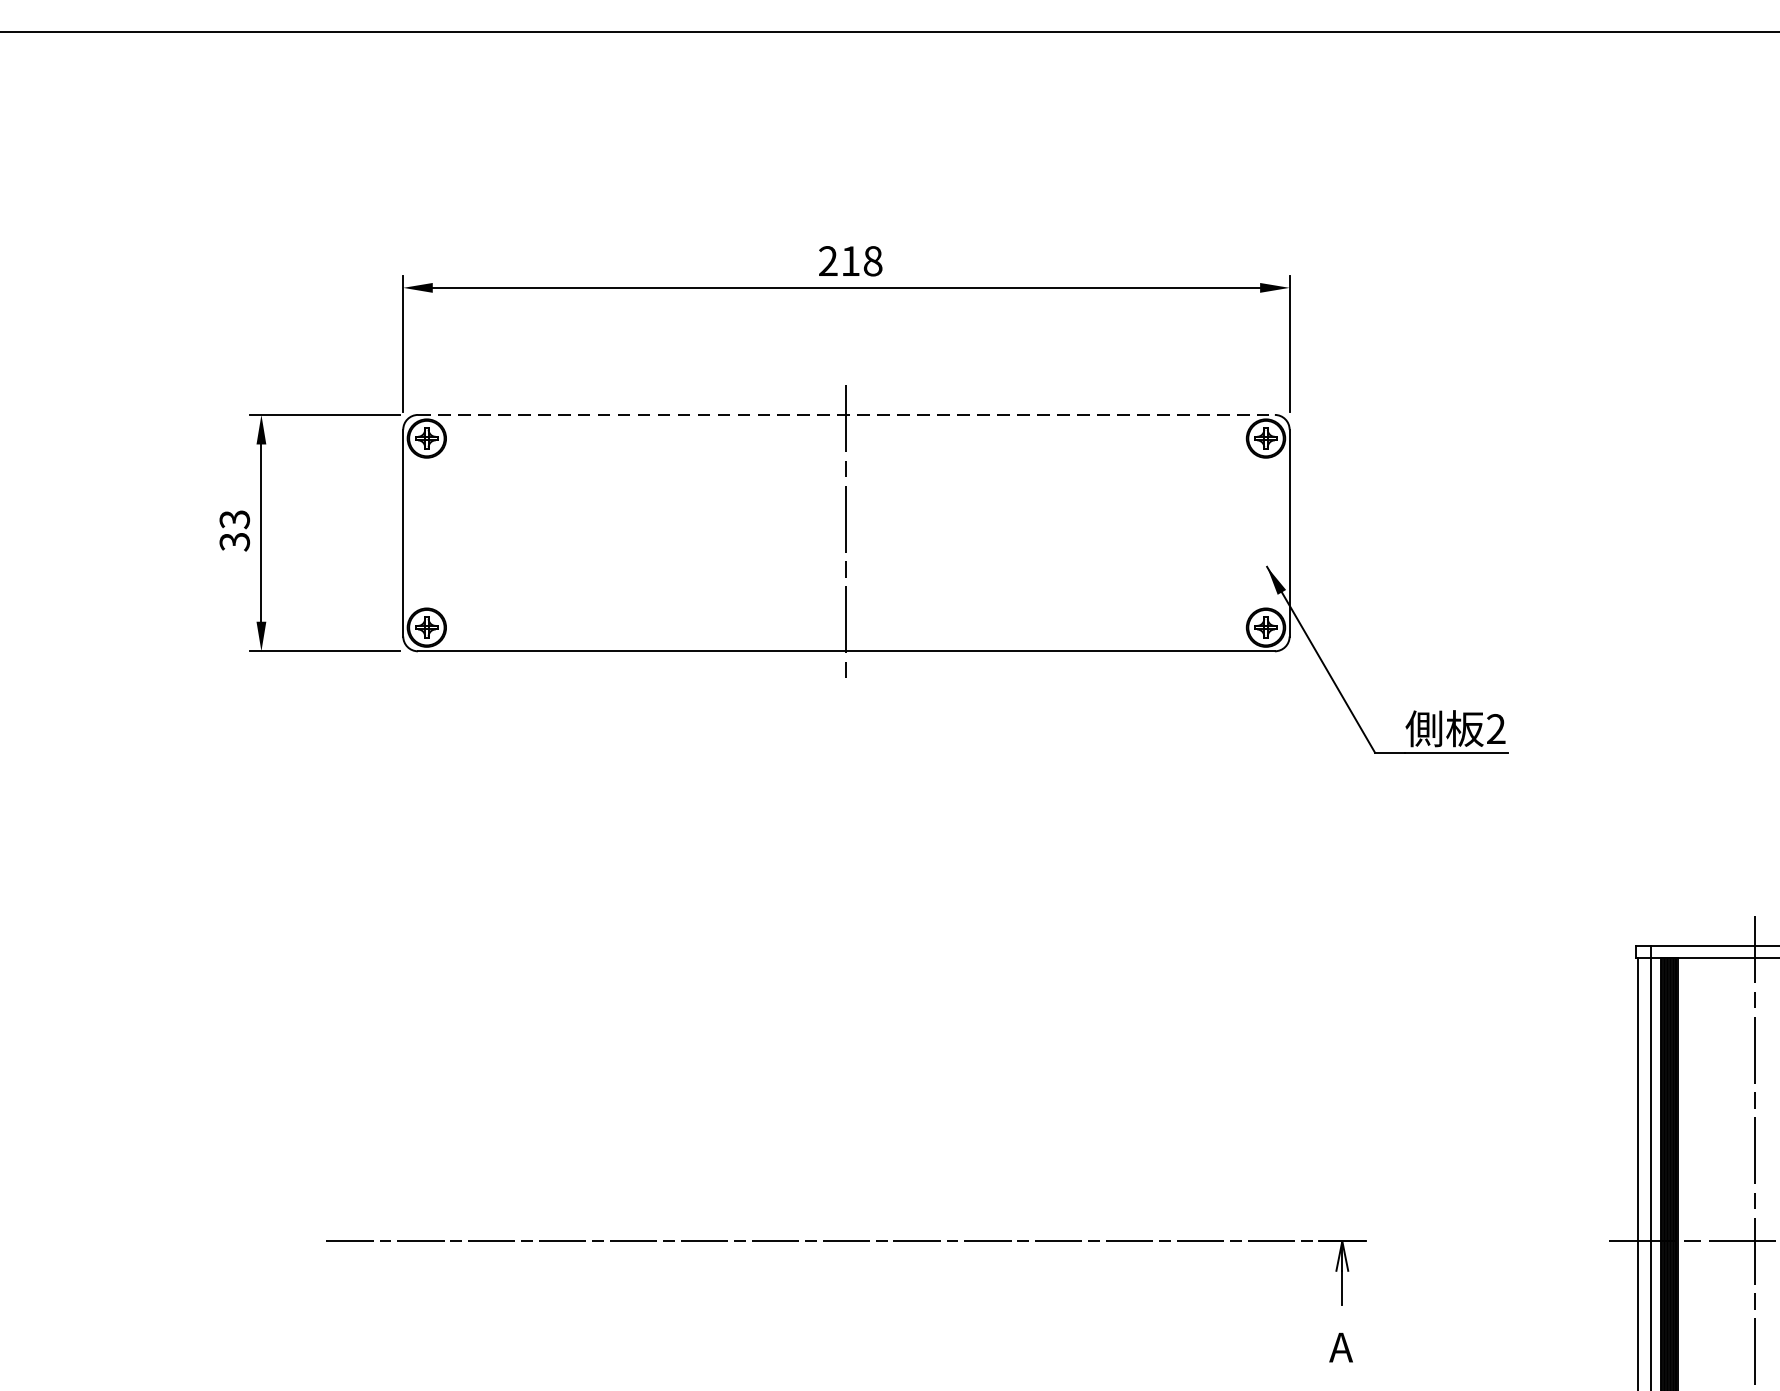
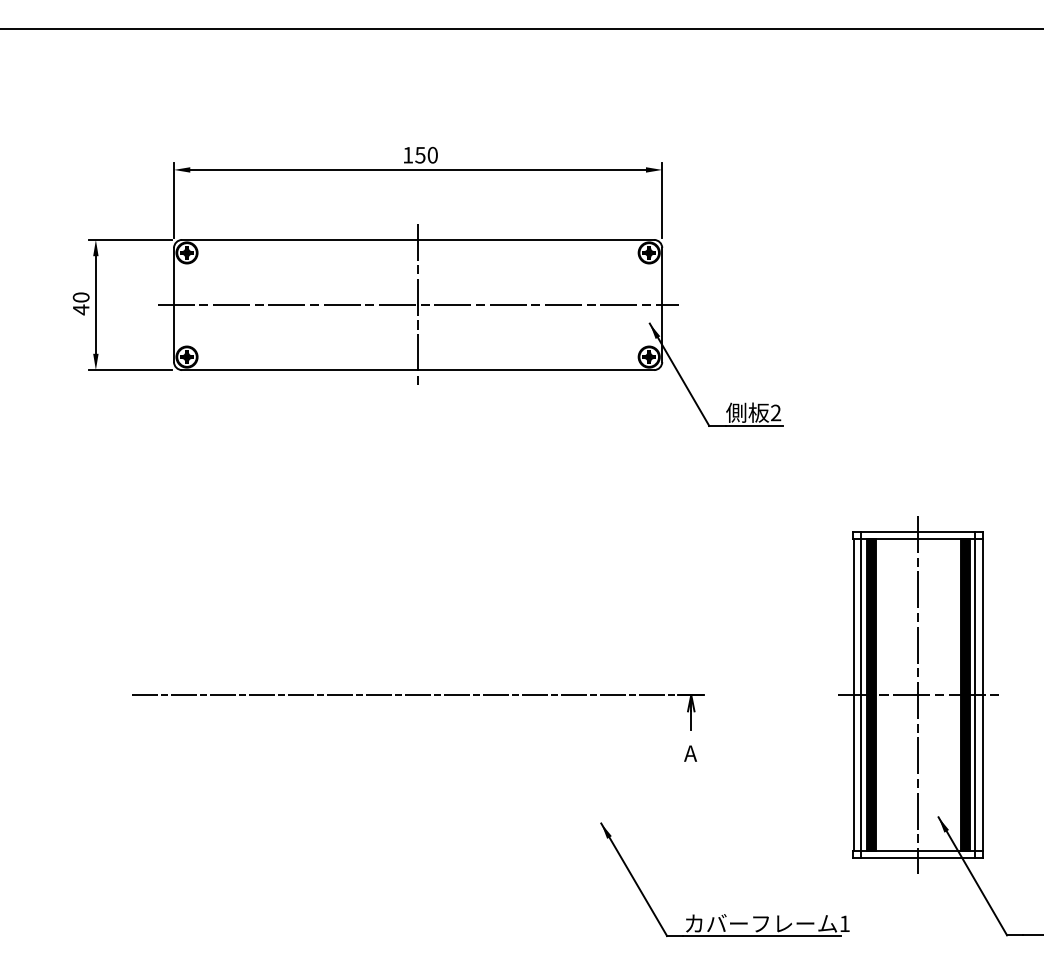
text: (850, 259) -> (420, 154), 218 -> 150
line: (847, 414) -> (418, 239), dashed -> solid
text: (233, 530) -> (80, 303), 33 -> 40
line: (845, 533) -> (417, 305), added

